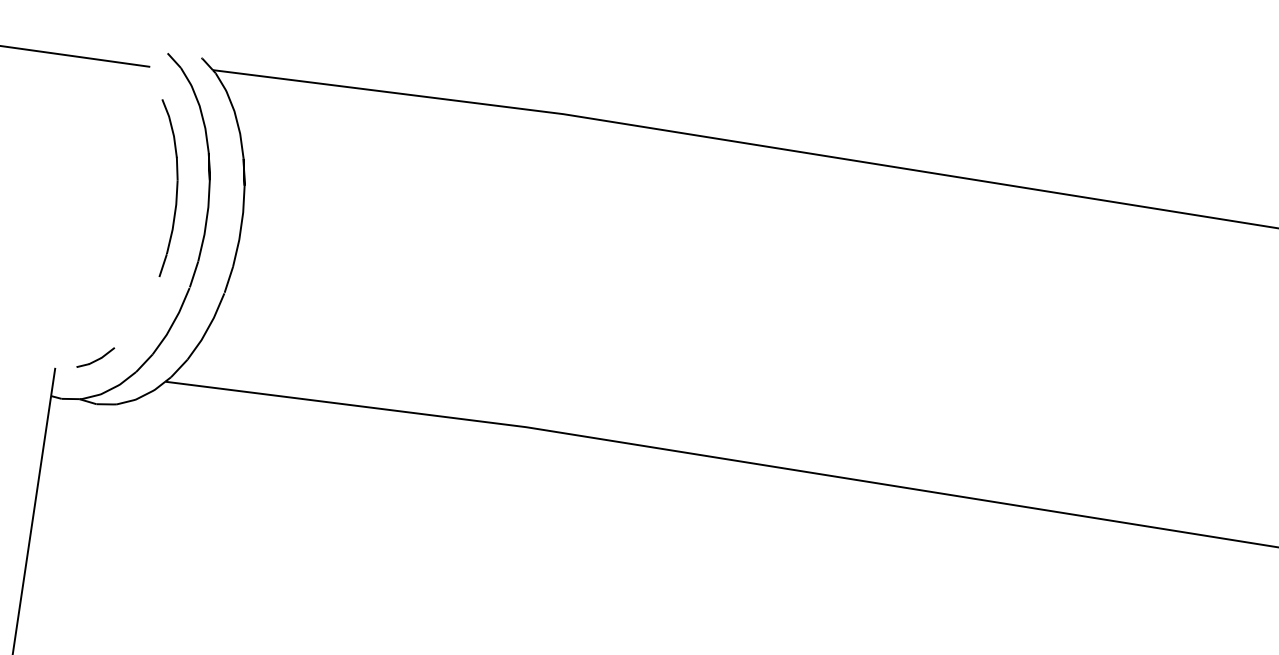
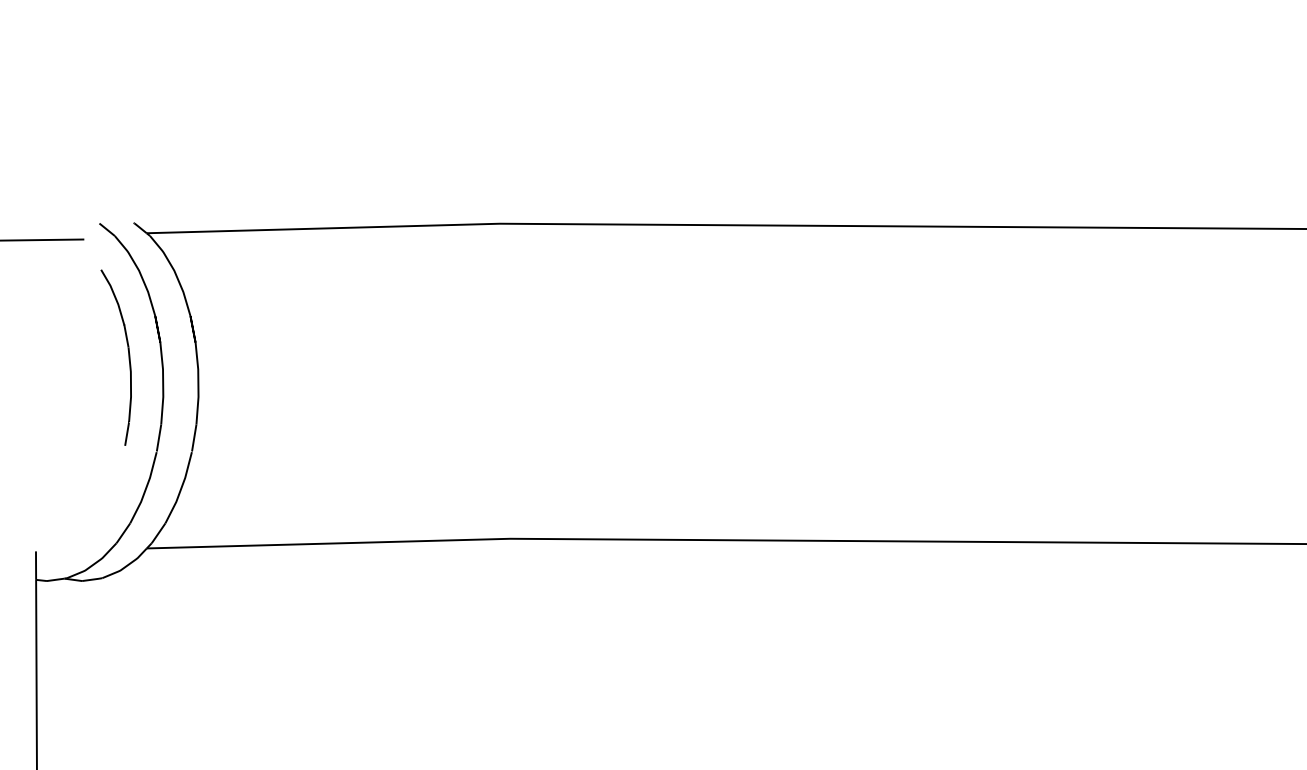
part: (95, 357) -> (74, 535), removed

